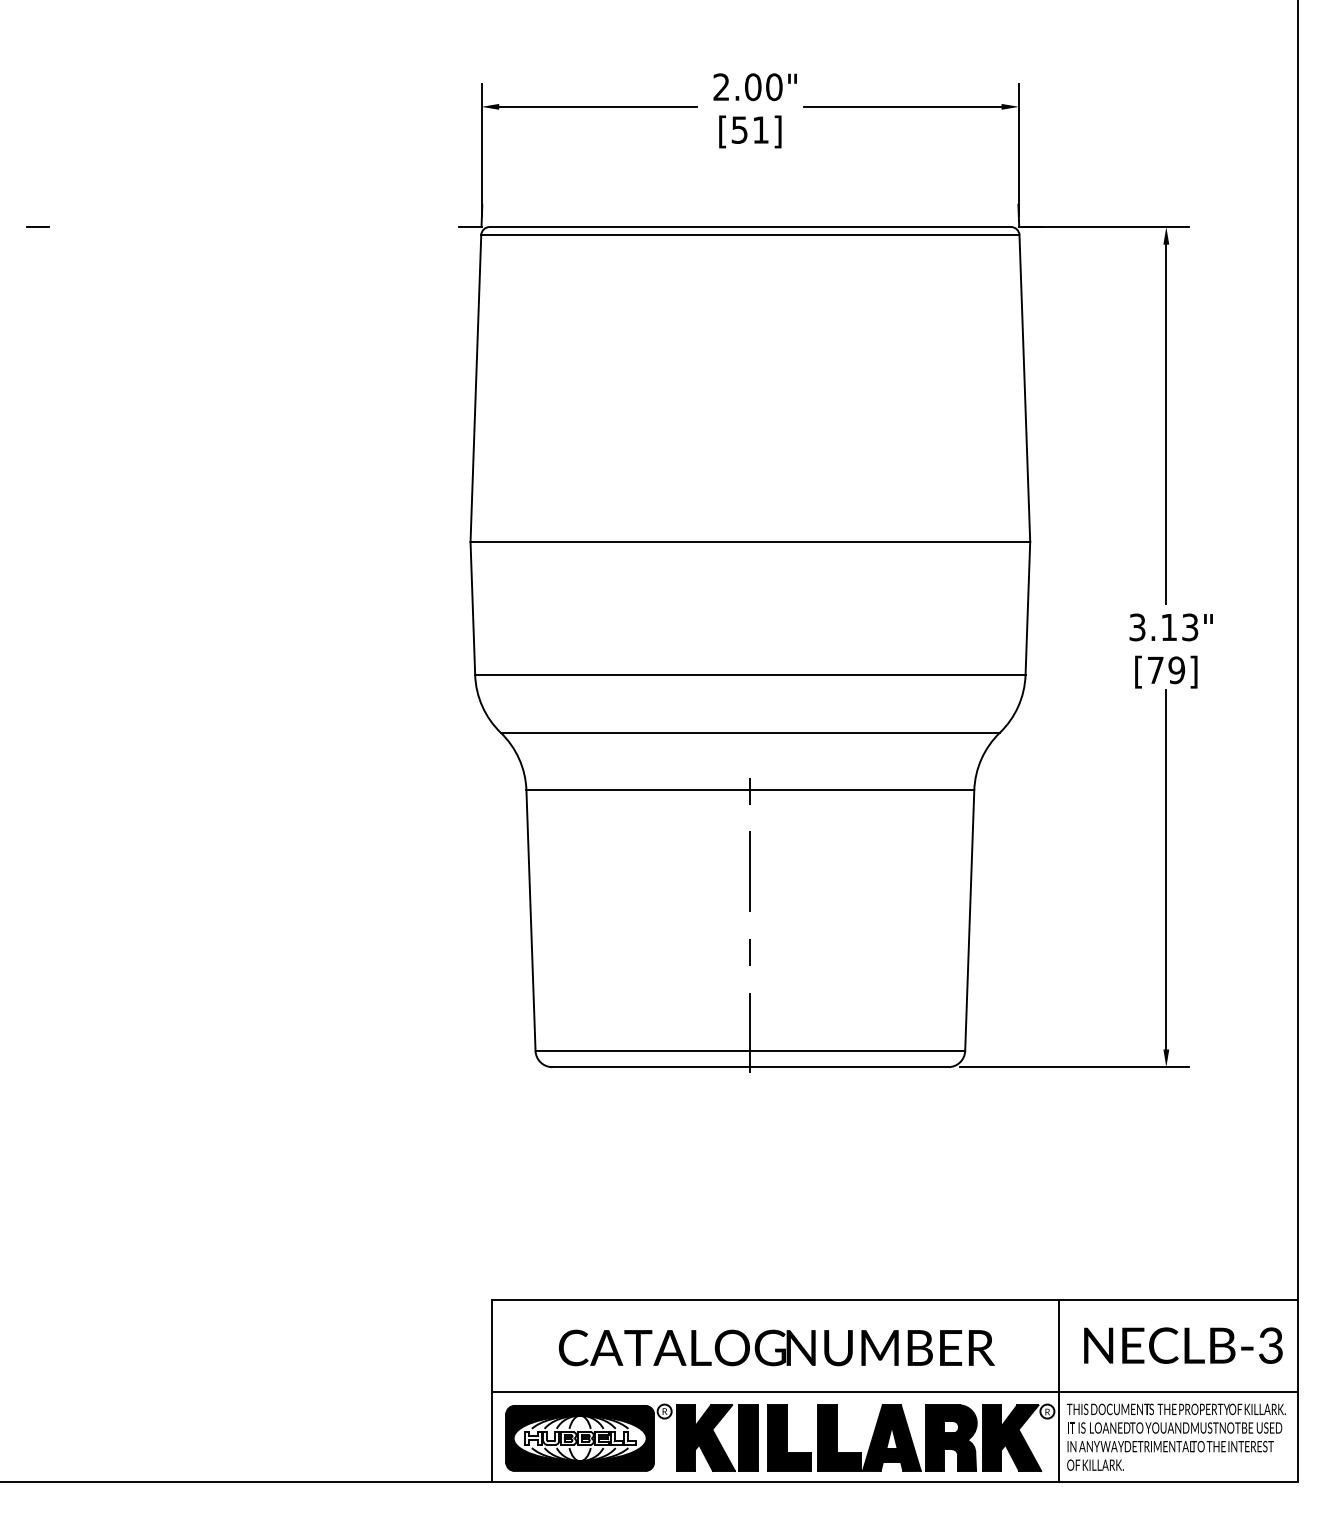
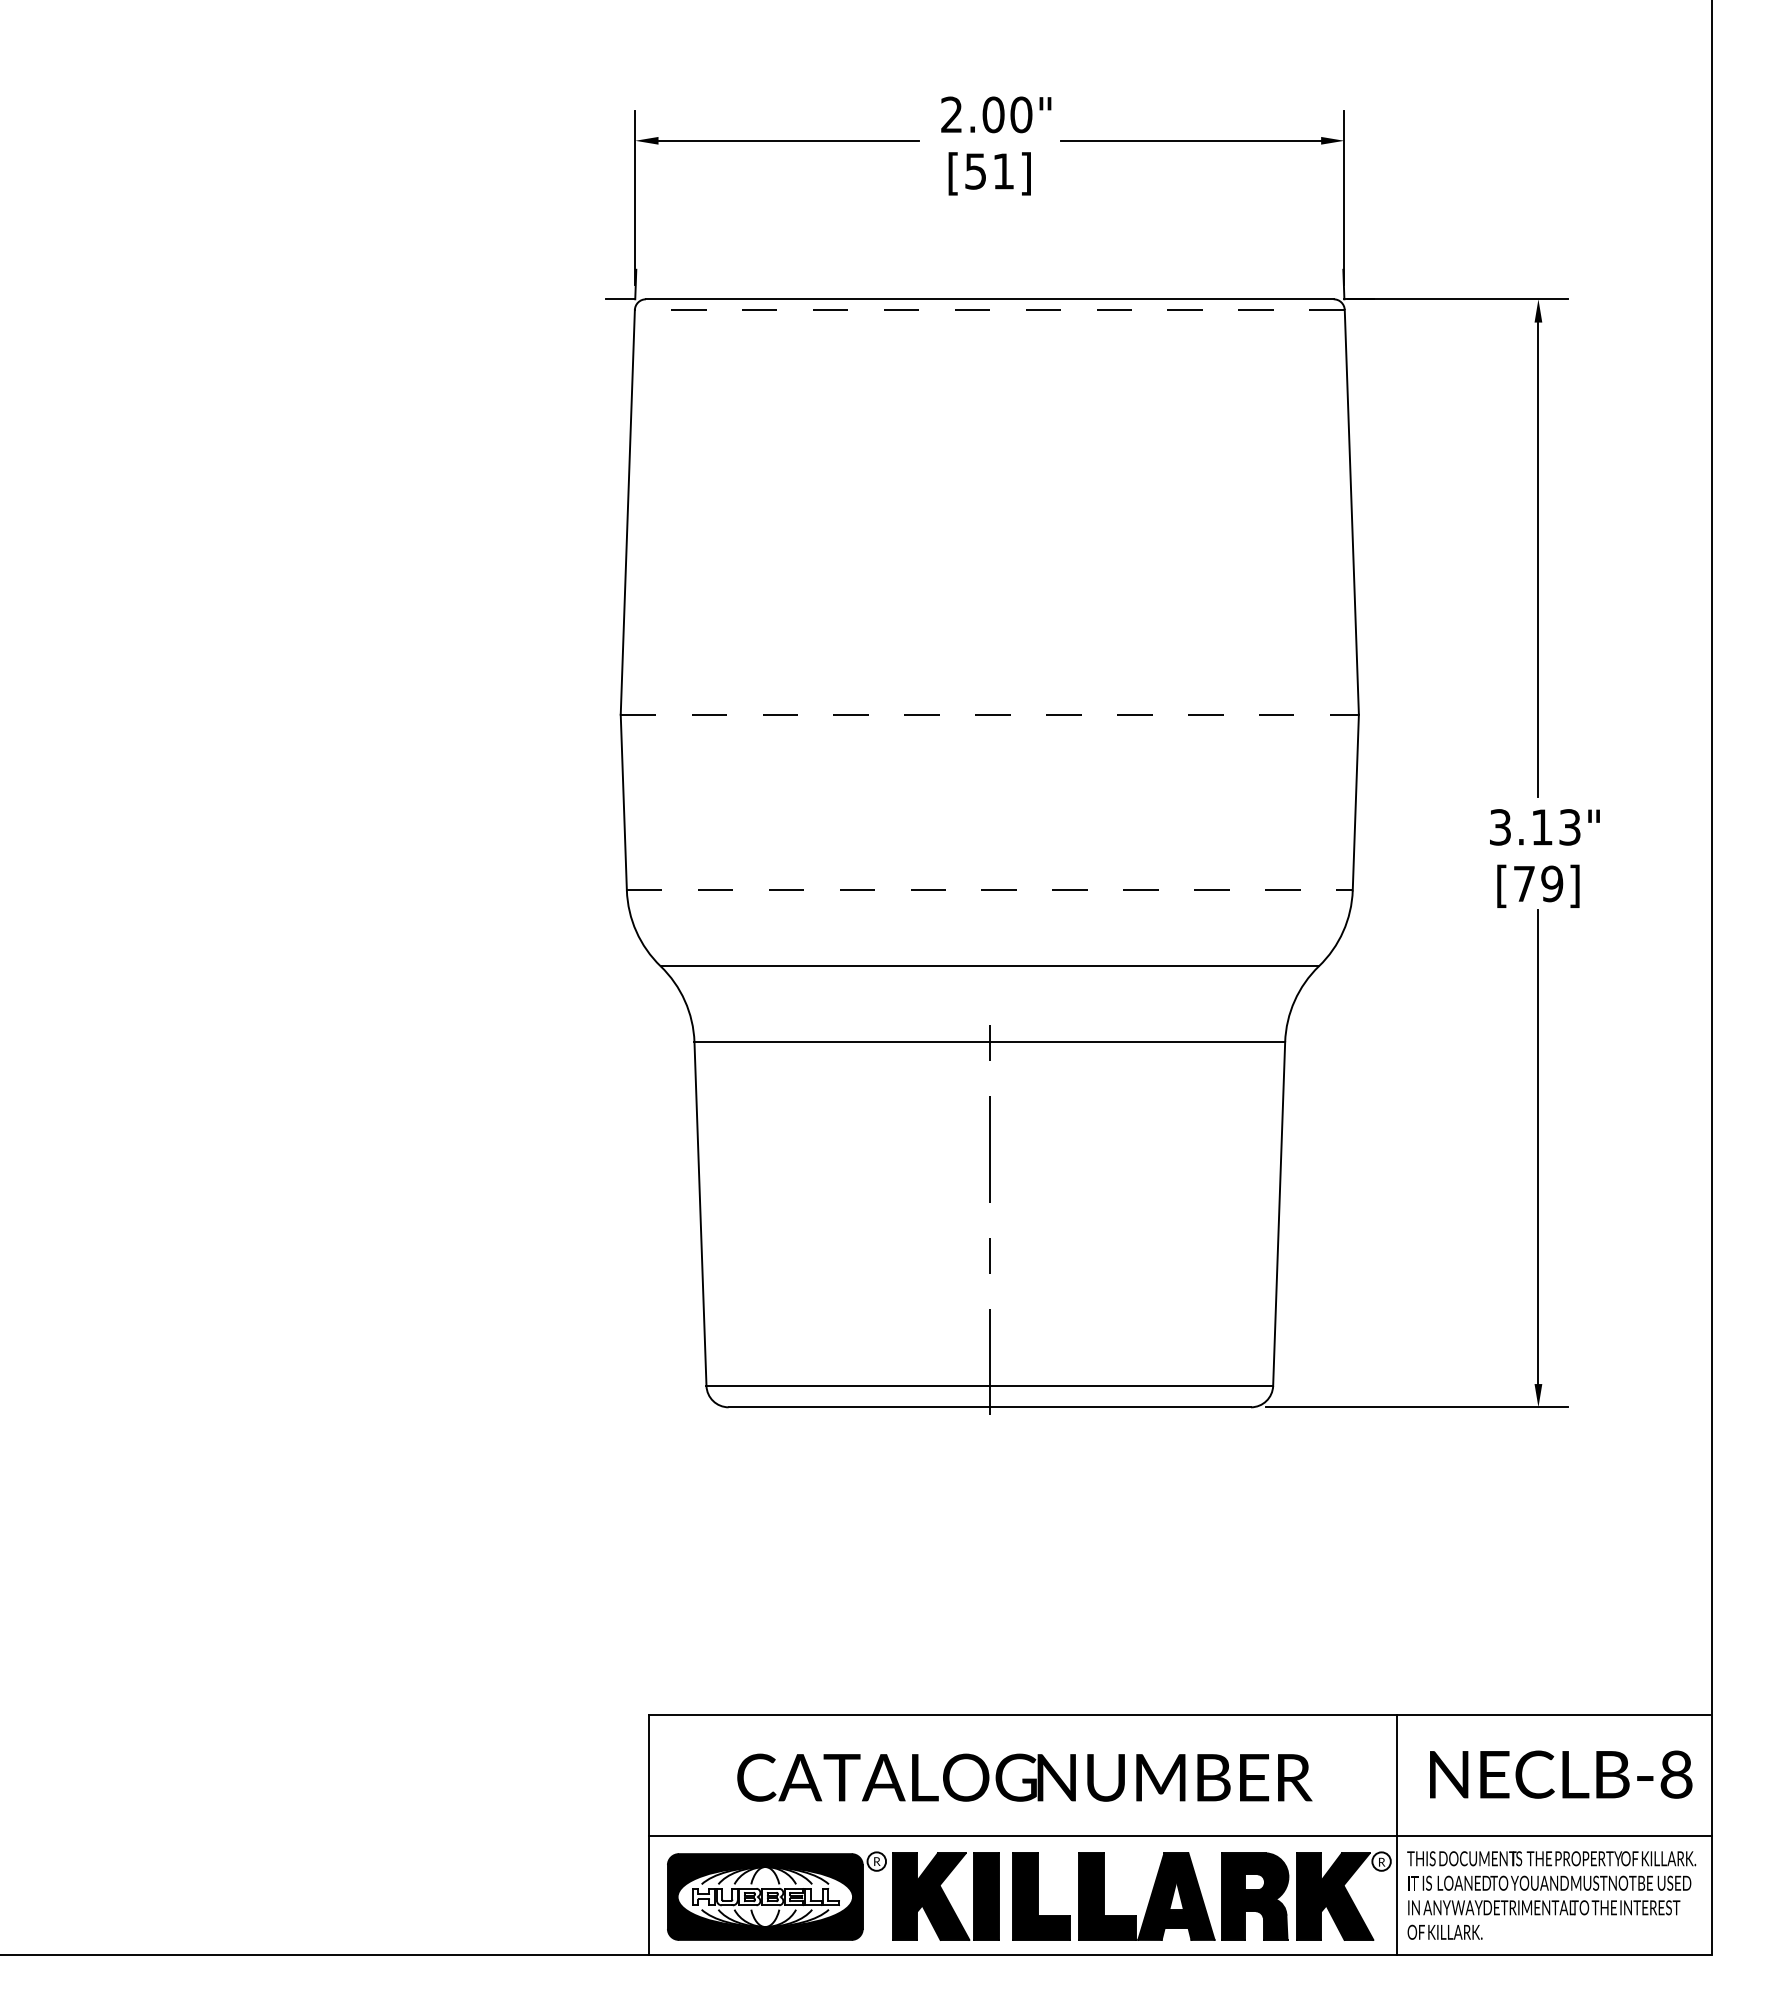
line: (37, 226) -> (49, 298), removed
line: (750, 235) -> (989, 310), solid -> dashed
line: (750, 541) -> (990, 714), solid -> dashed
line: (750, 675) -> (989, 890), solid -> dashed
text: (1271, 1345) -> (1676, 1774), NECLB-3 -> NECLB-8

